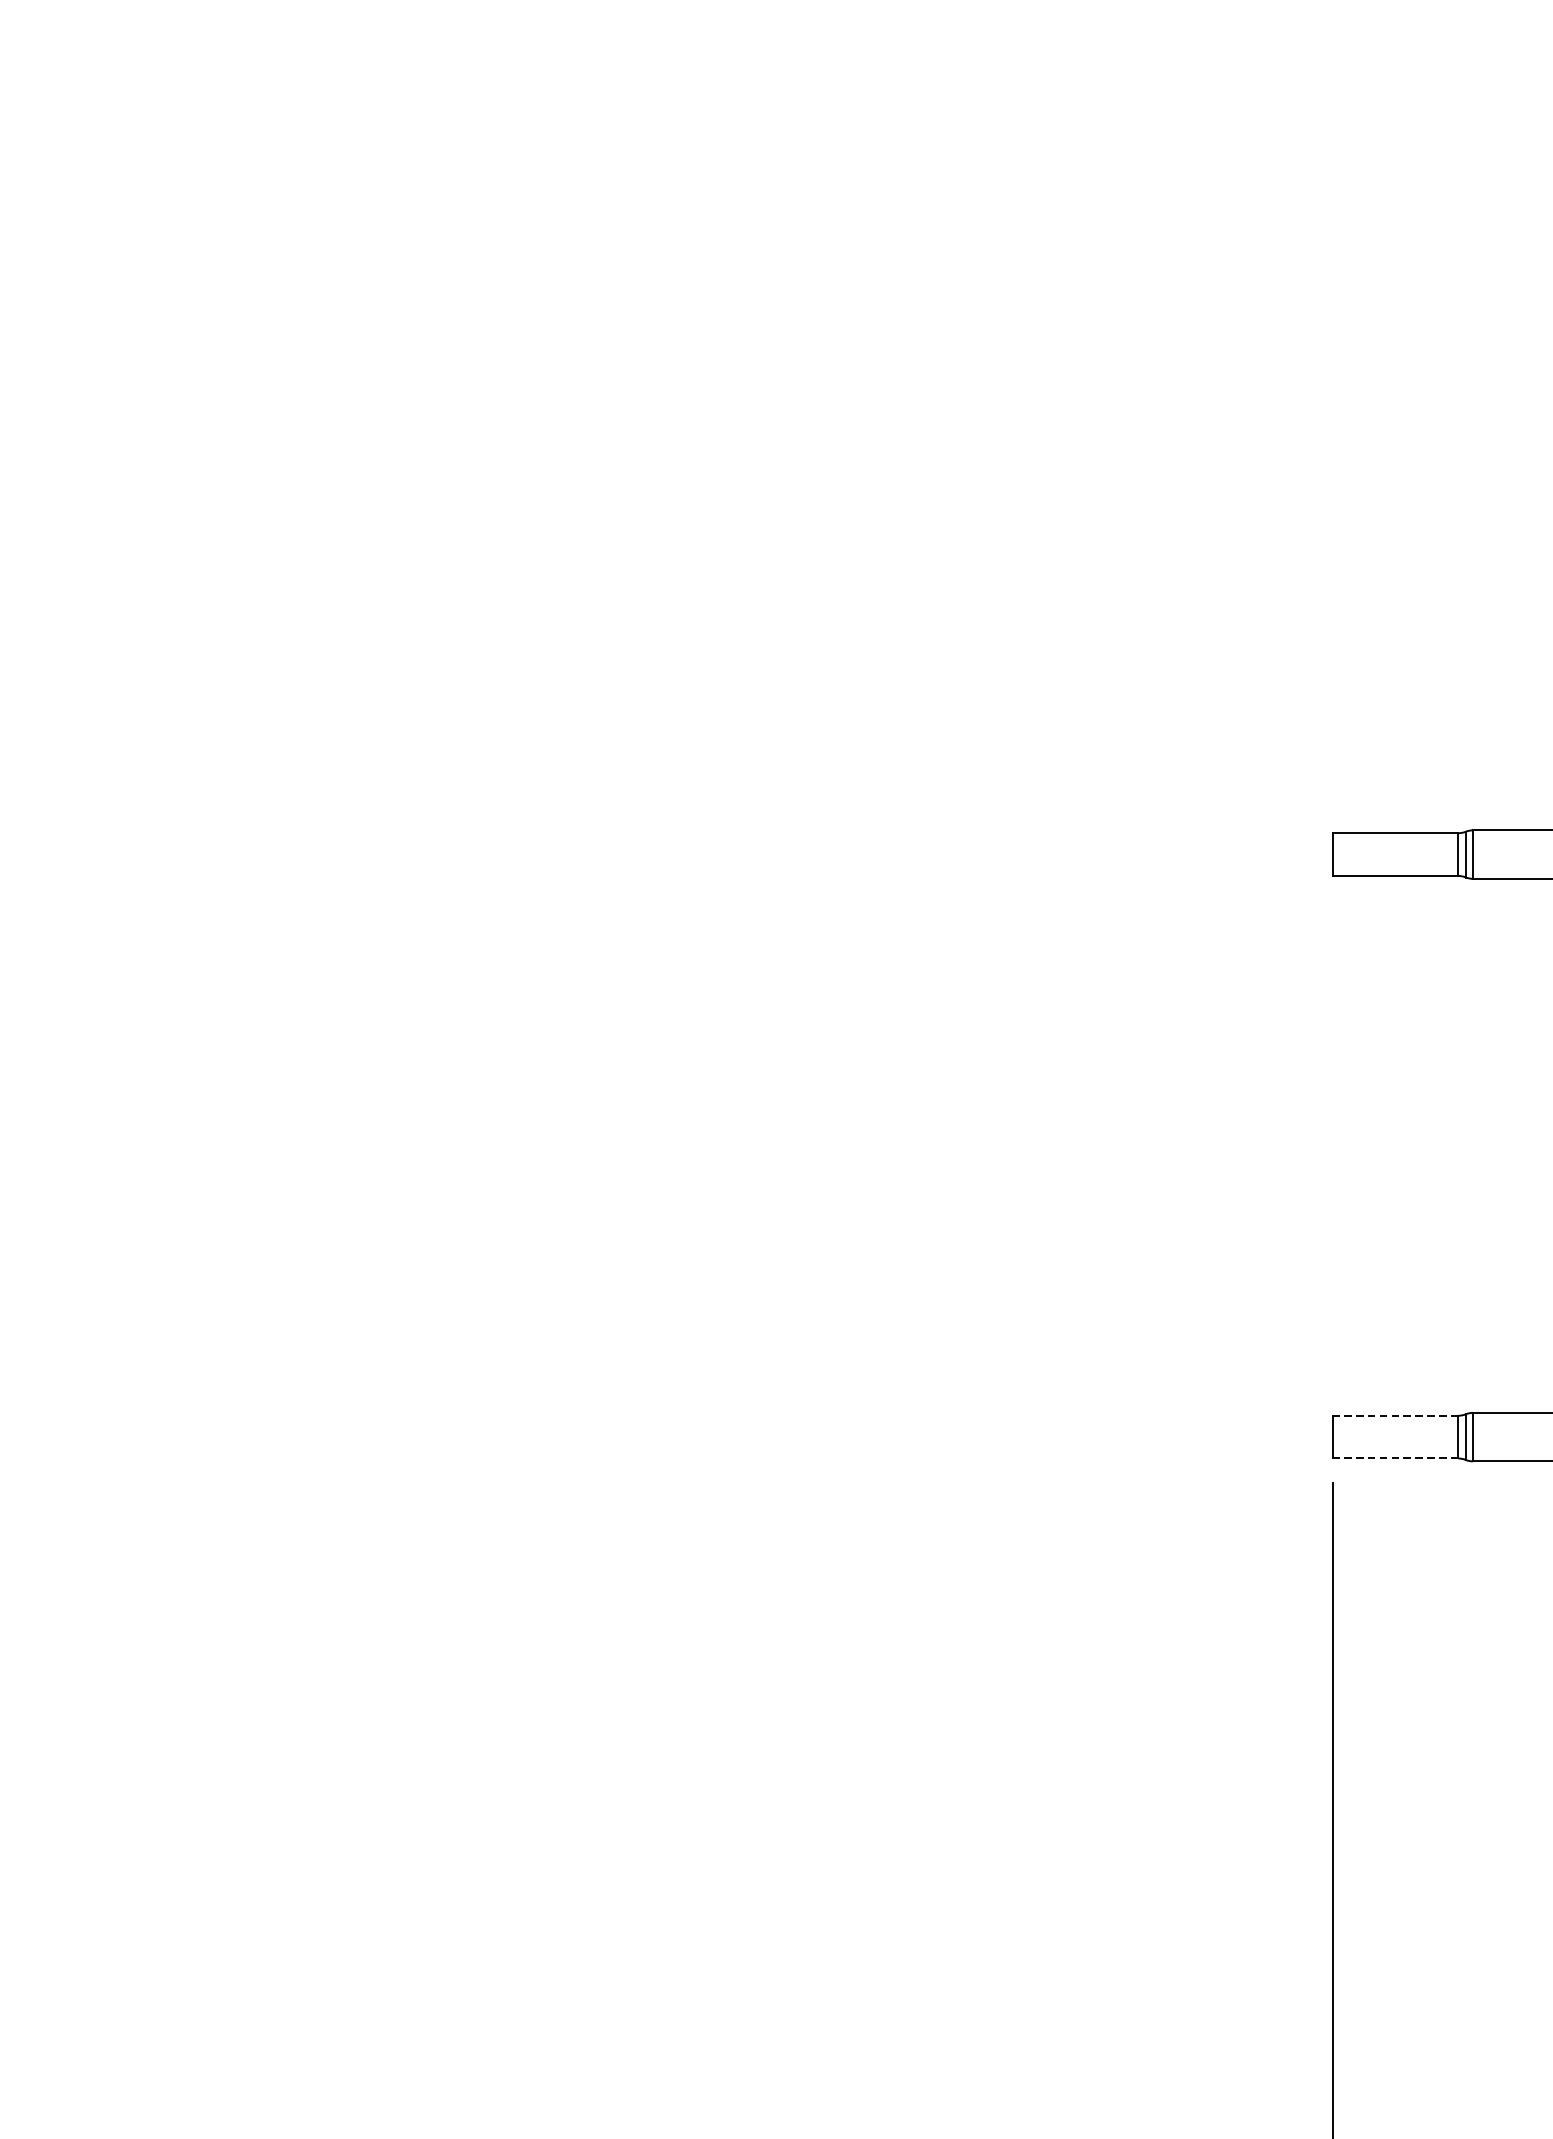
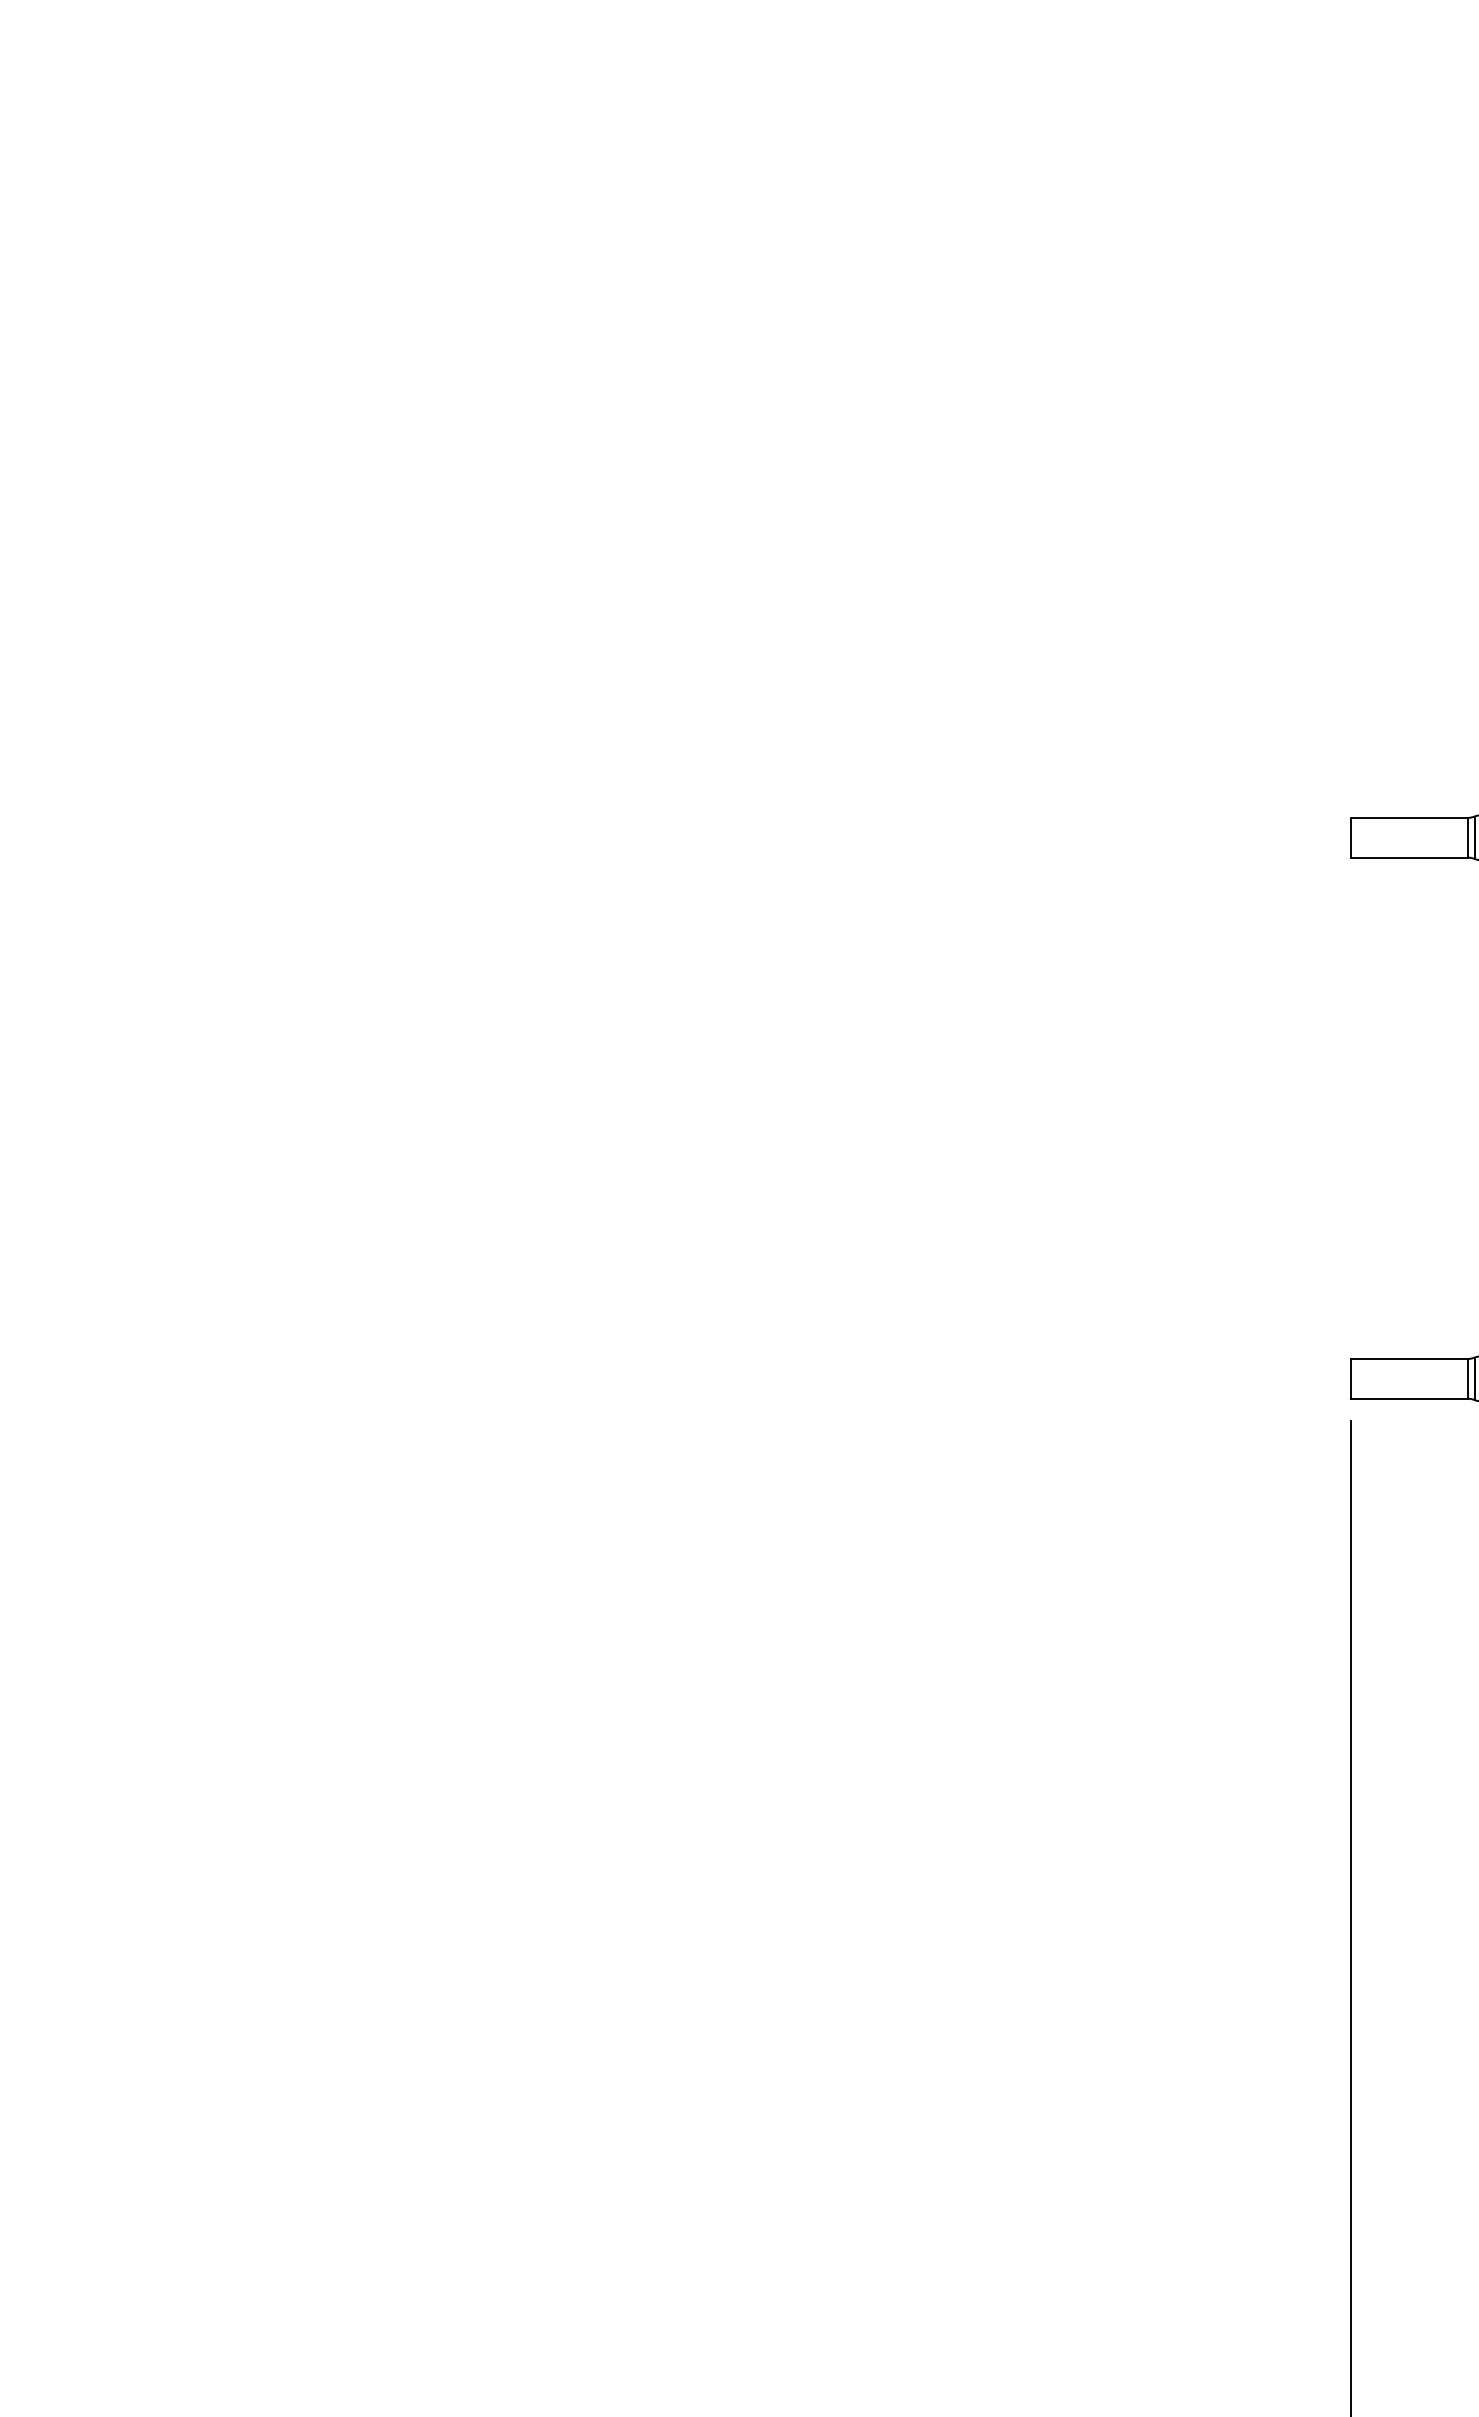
line: (1394, 1416) -> (1408, 1359), dashed -> solid
line: (1394, 1458) -> (1408, 1398), dashed -> solid

